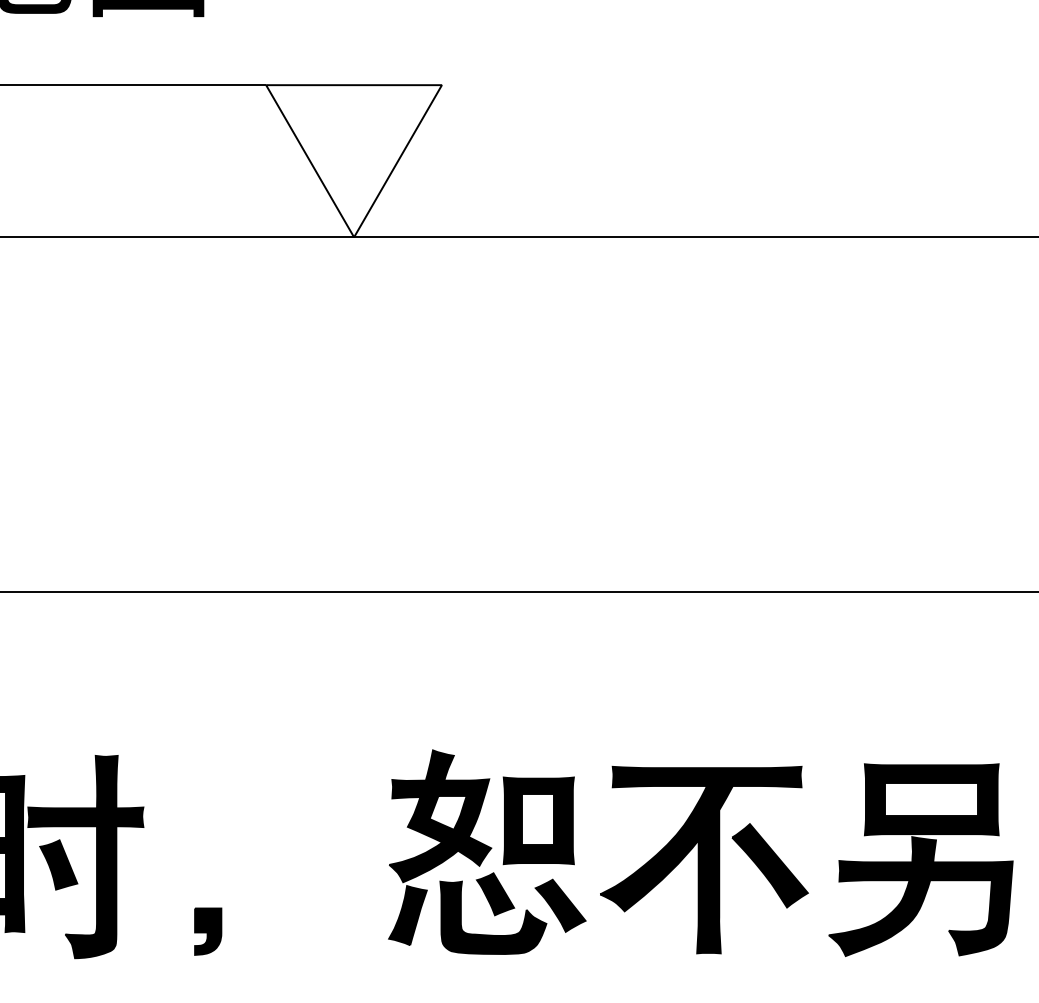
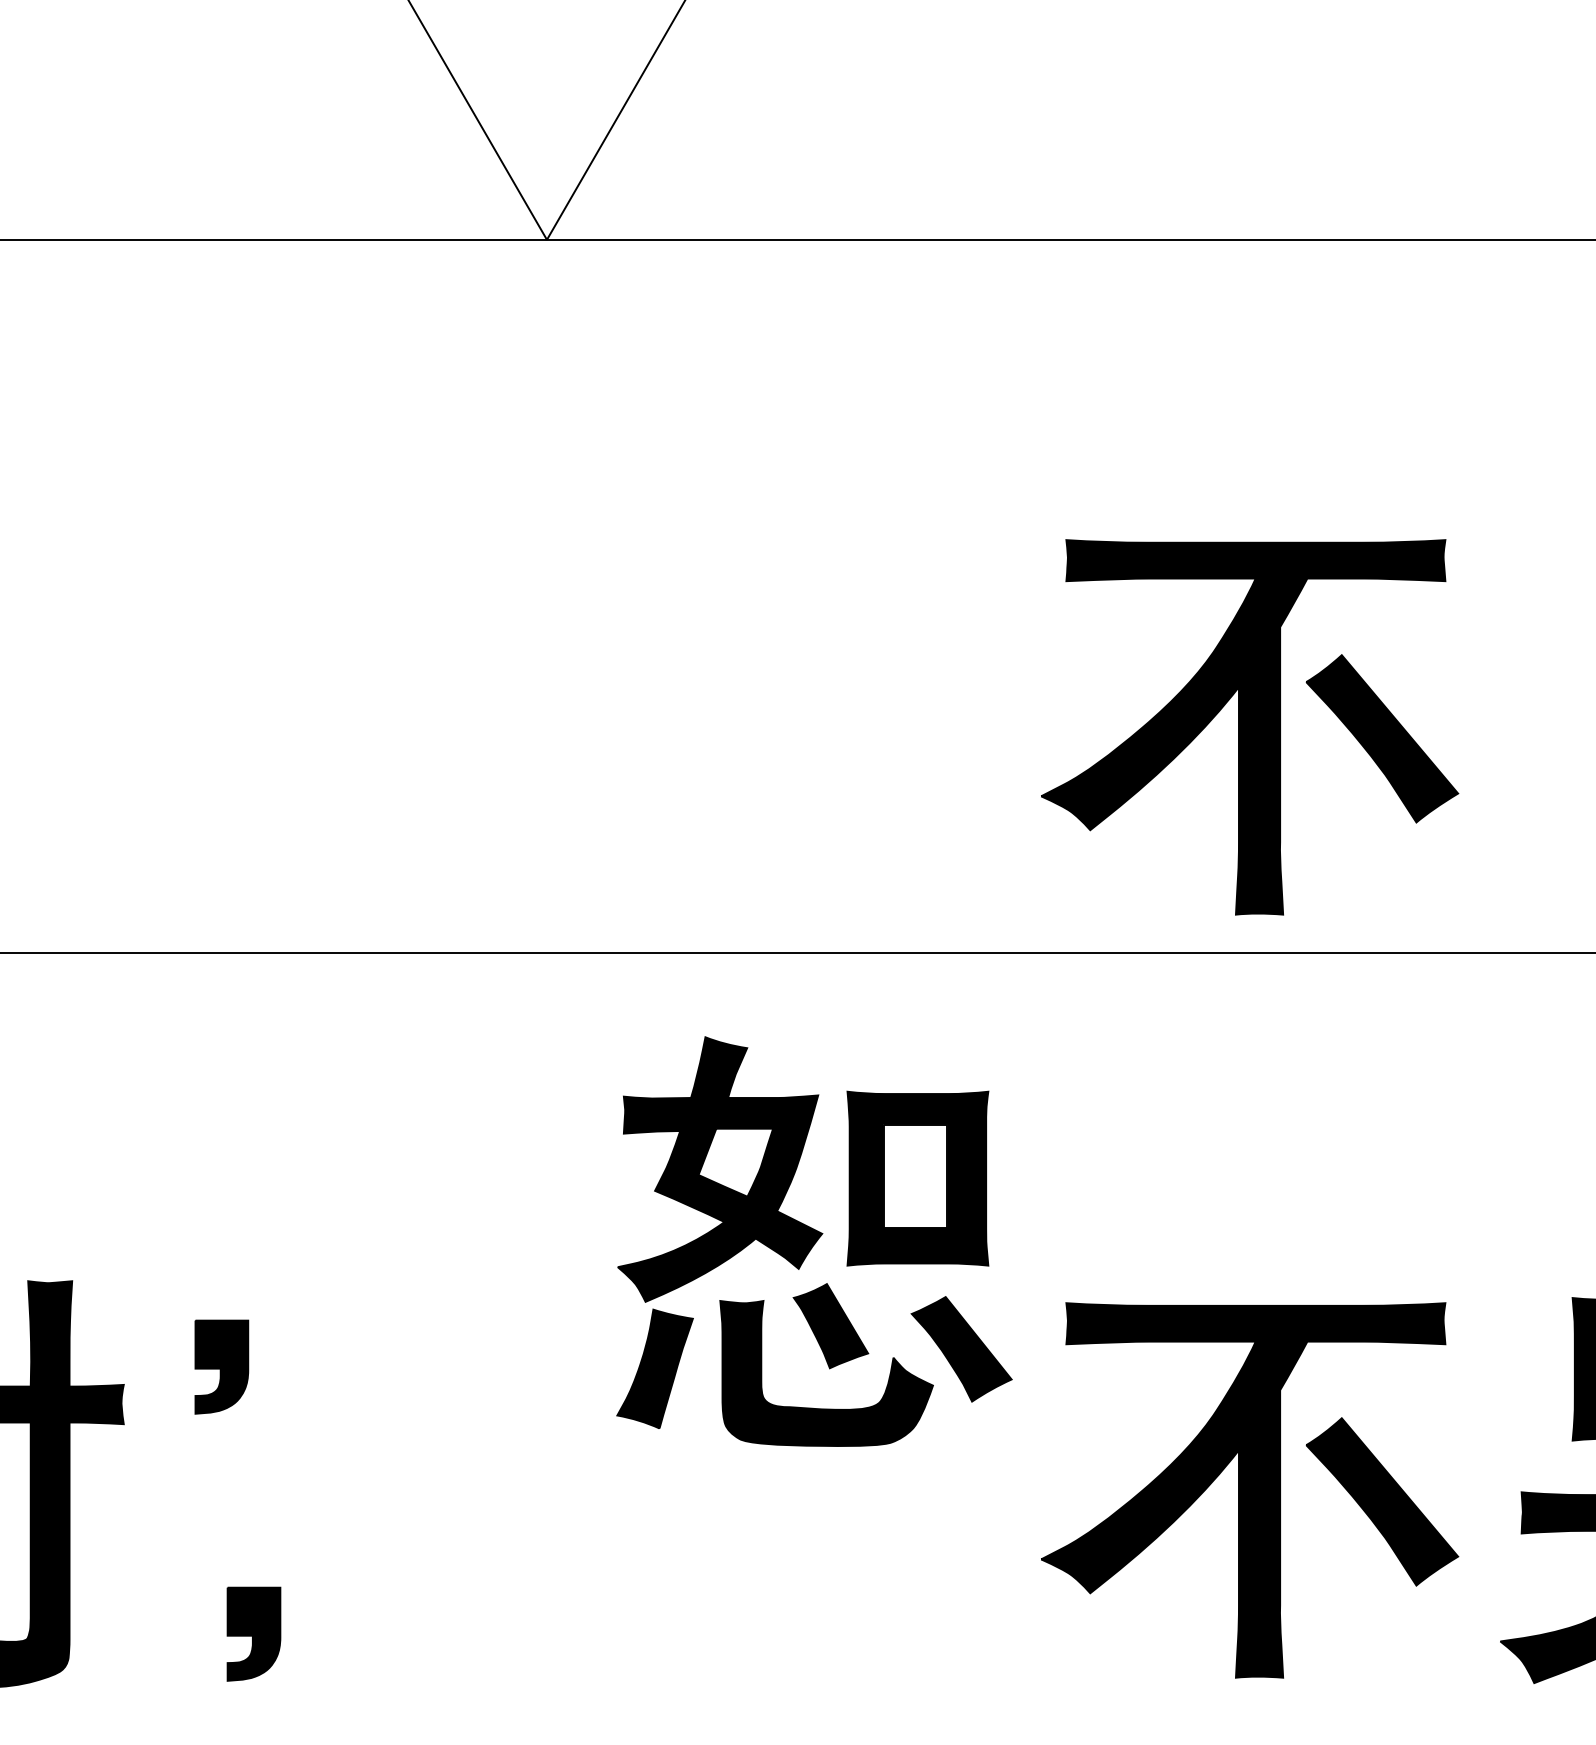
part: (704, 479) -> (1250, 726), added
part: (192, 798) -> (222, 1366), added
part: (487, 851) -> (814, 1240), moved

